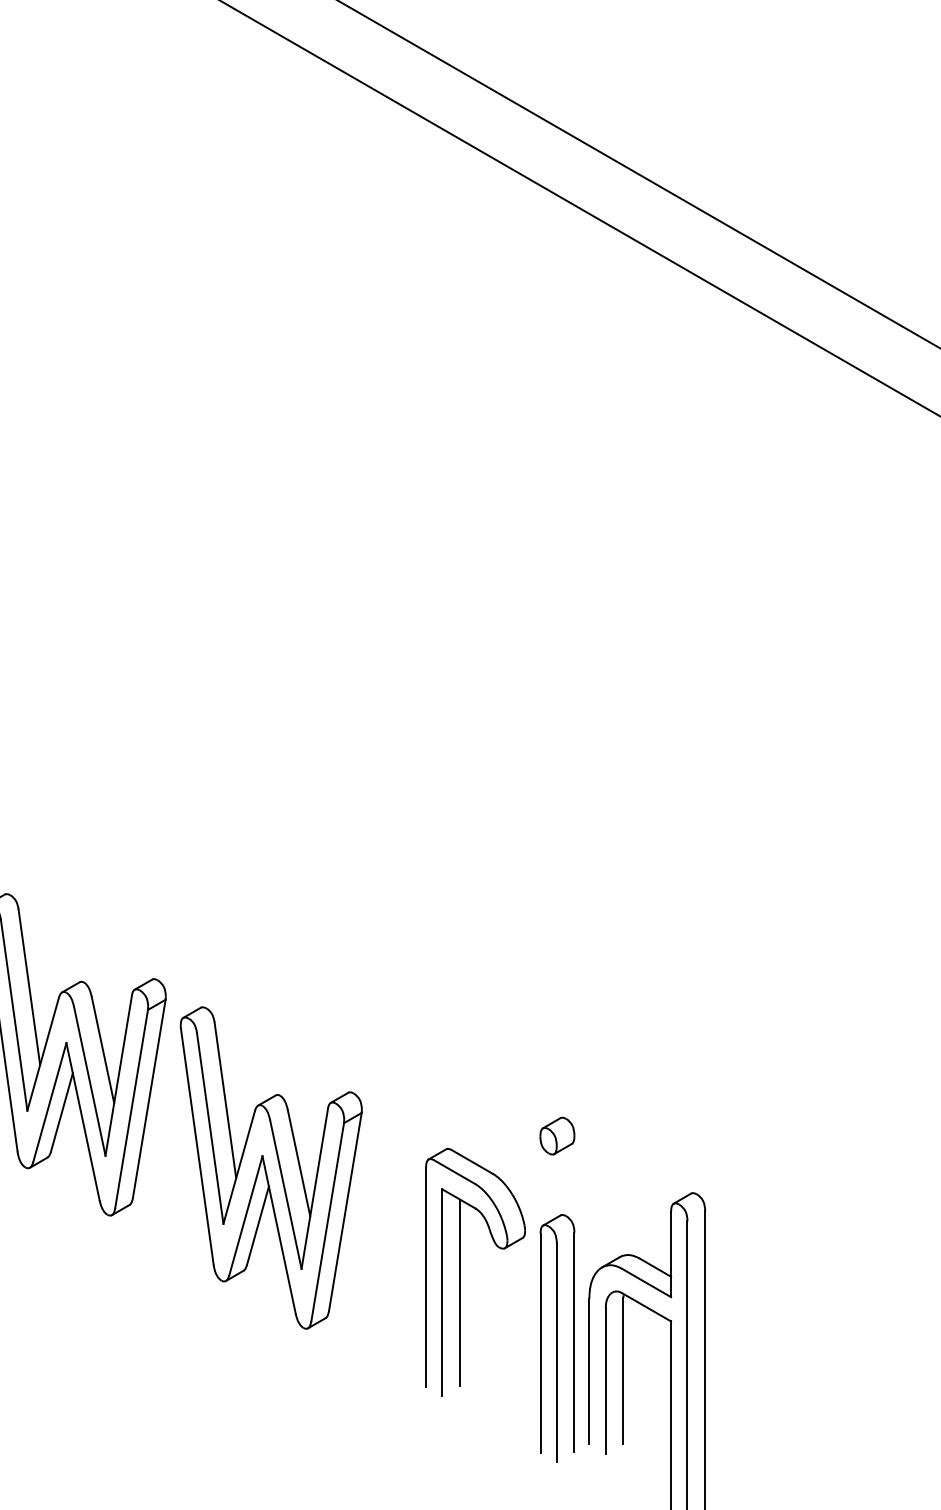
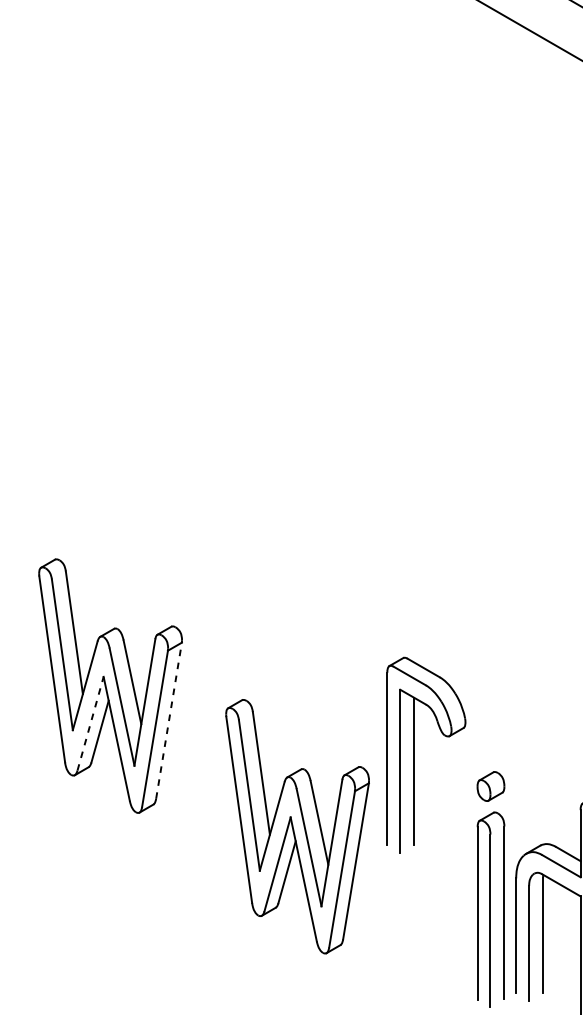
line: (149, 1098) -> (169, 720), solid -> dashed
line: (49, 1102) -> (90, 723), solid -> dashed
part: (557, 1135) -> (491, 786), moved
part: (270, 1167) -> (296, 826), moved
part: (460, 1272) -> (414, 755), moved

